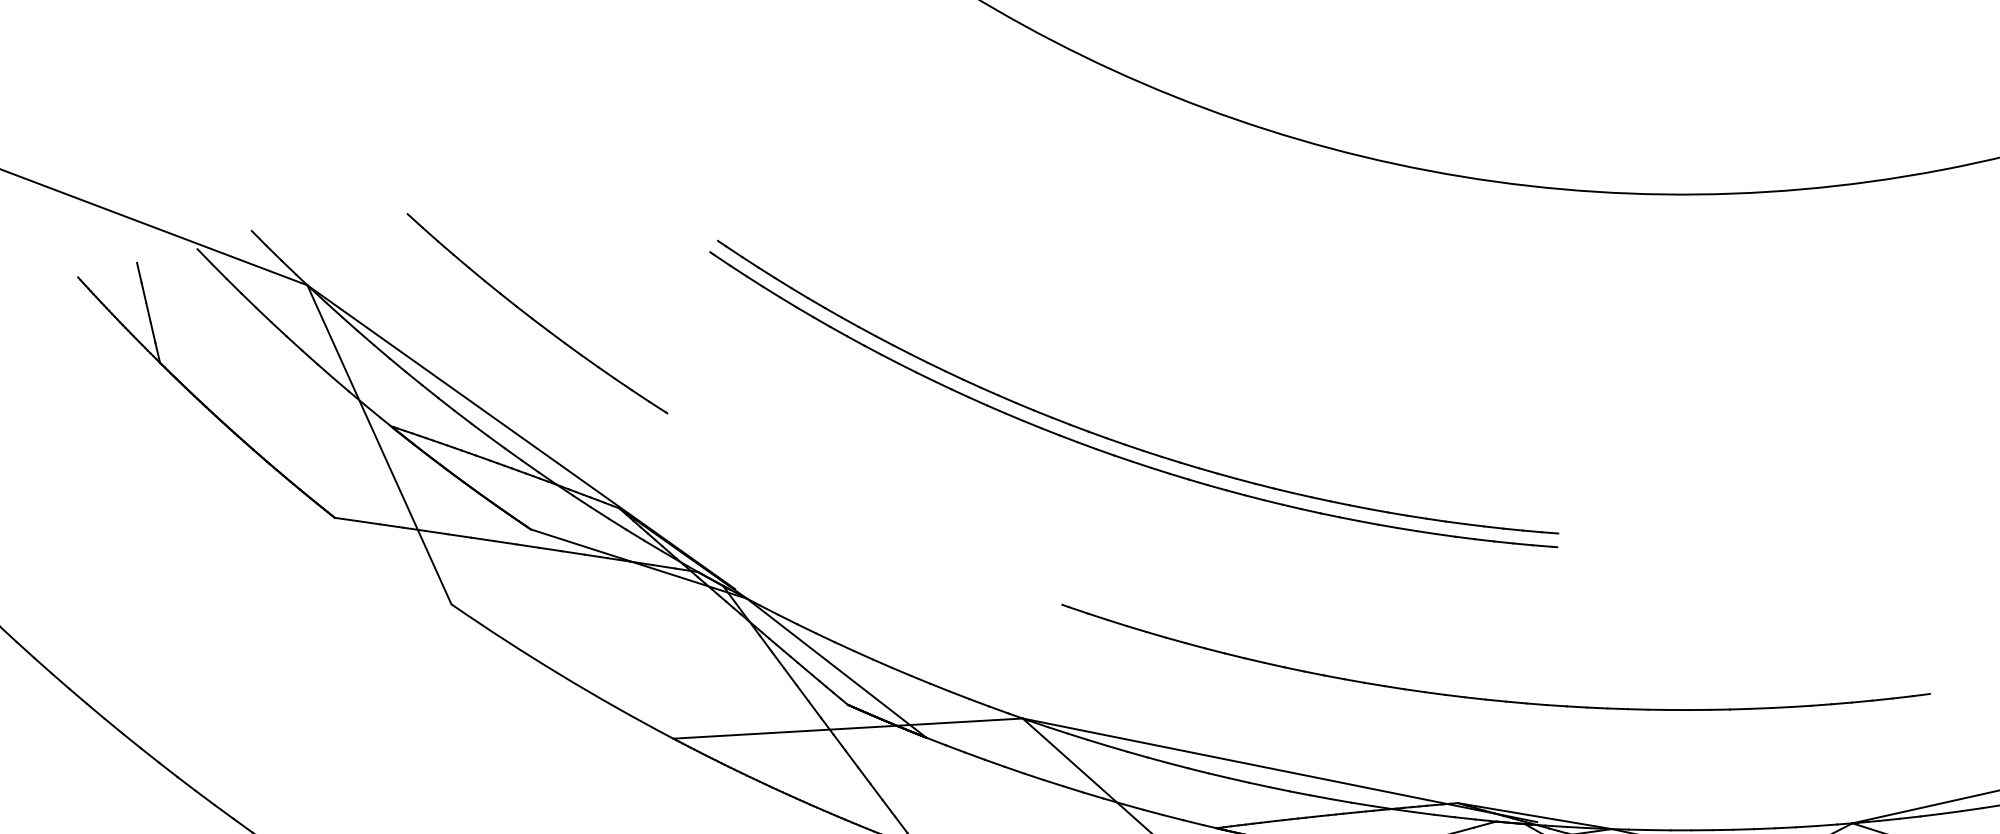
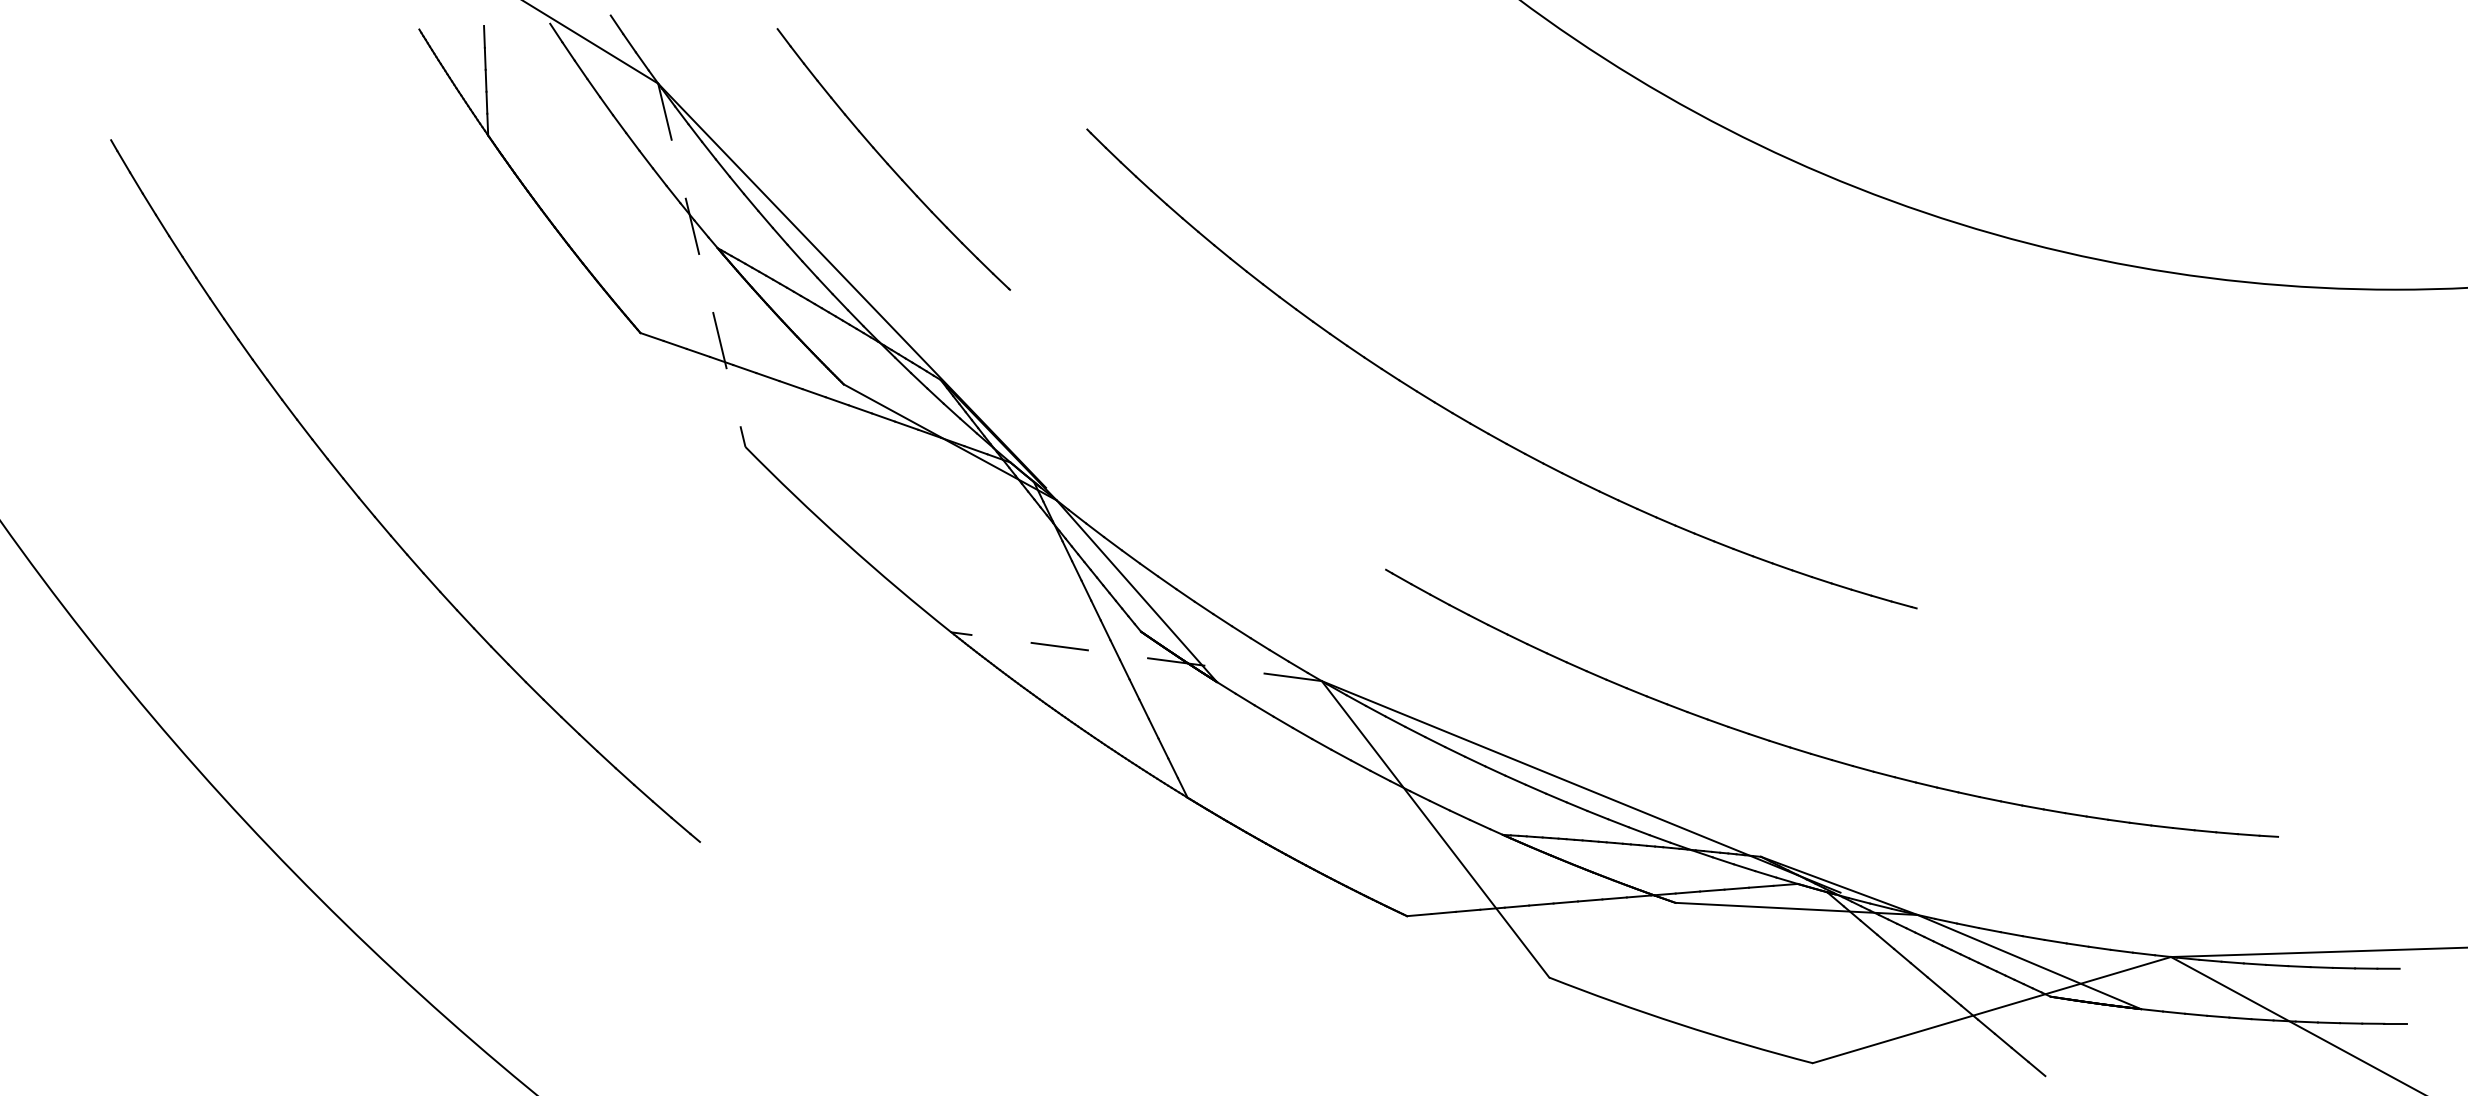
part: (1122, 442) -> (1481, 411), removed
line: (379, 445) -> (701, 265), solid -> dashed
line: (847, 728) -> (1136, 656), solid -> dashed

